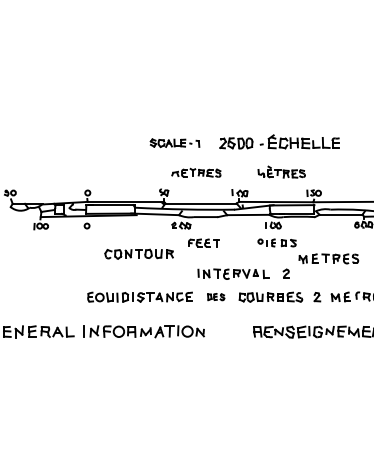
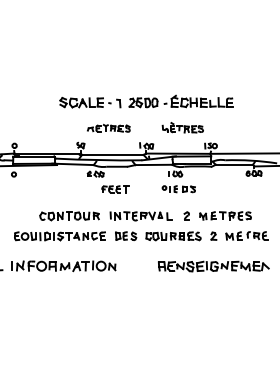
part: (174, 142) -> (89, 102), size x1.43
part: (138, 253) -> (69, 215), moved
part: (328, 258) -> (225, 215), moved
part: (215, 296) -> (125, 235), size x1.43

